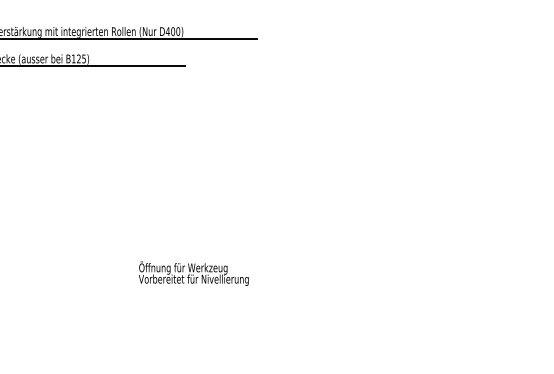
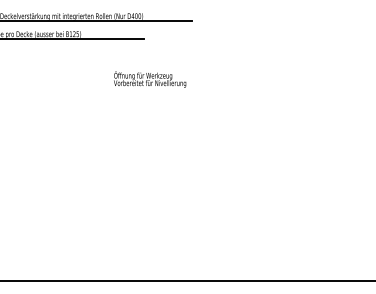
text: (194, 273) -> (150, 79), moved

